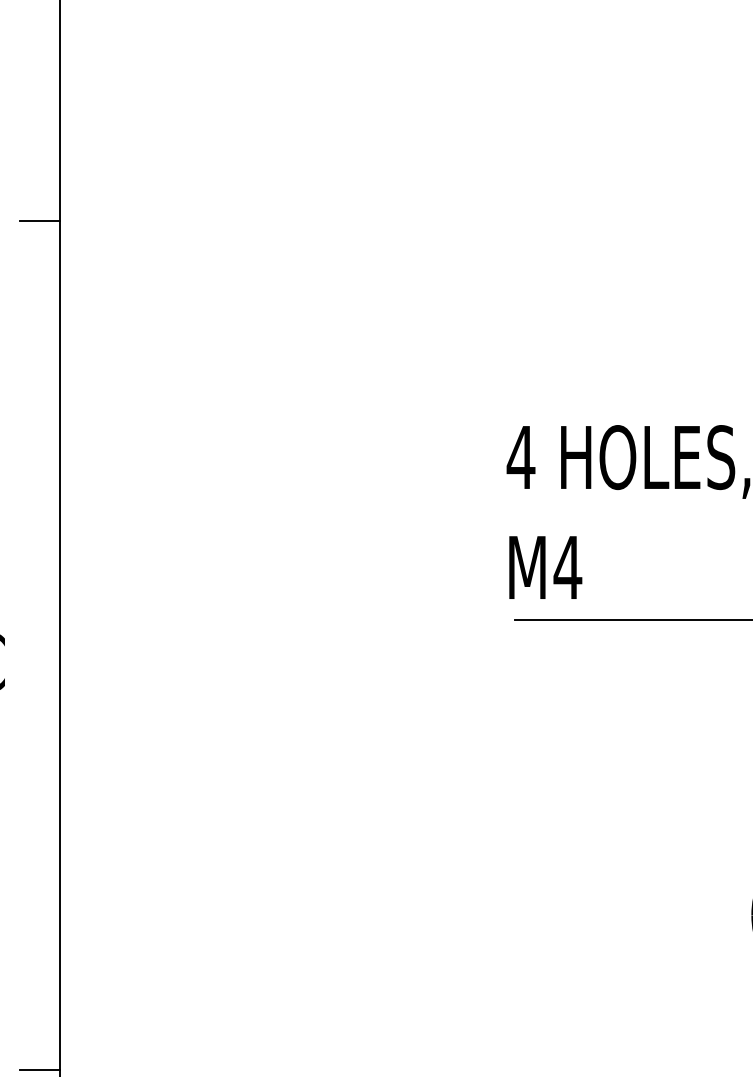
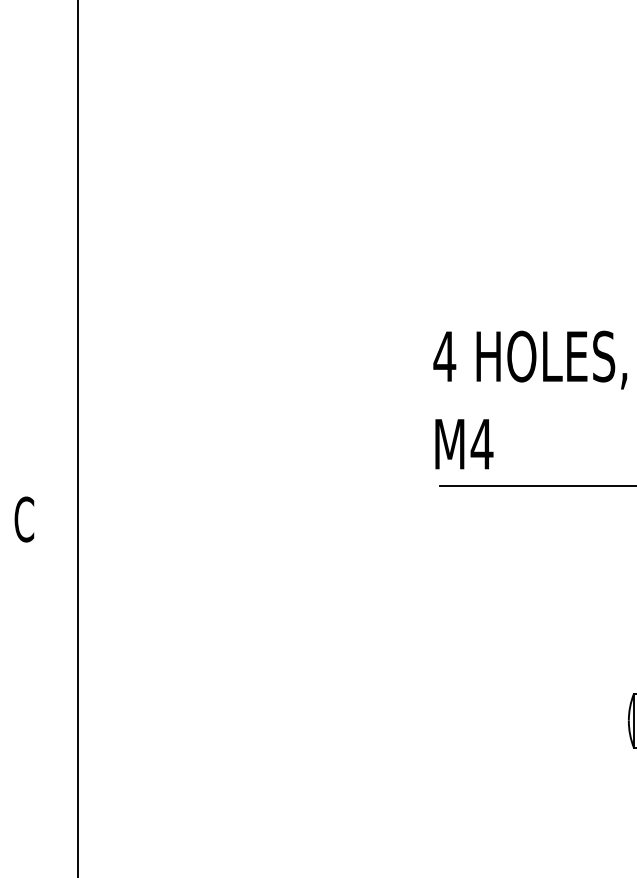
line: (39, 221) -> (61, 168), removed
line: (39, 1070) -> (61, 844), removed

